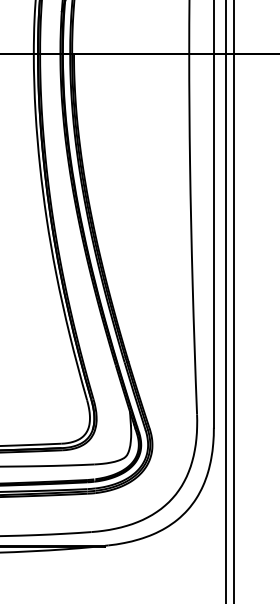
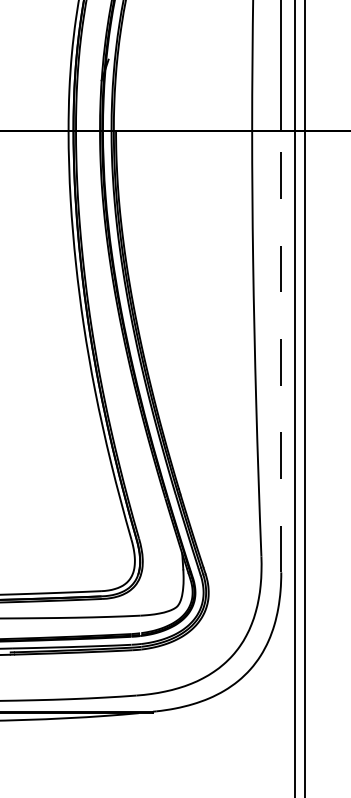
line: (214, 240) -> (281, 351), solid -> dashed

